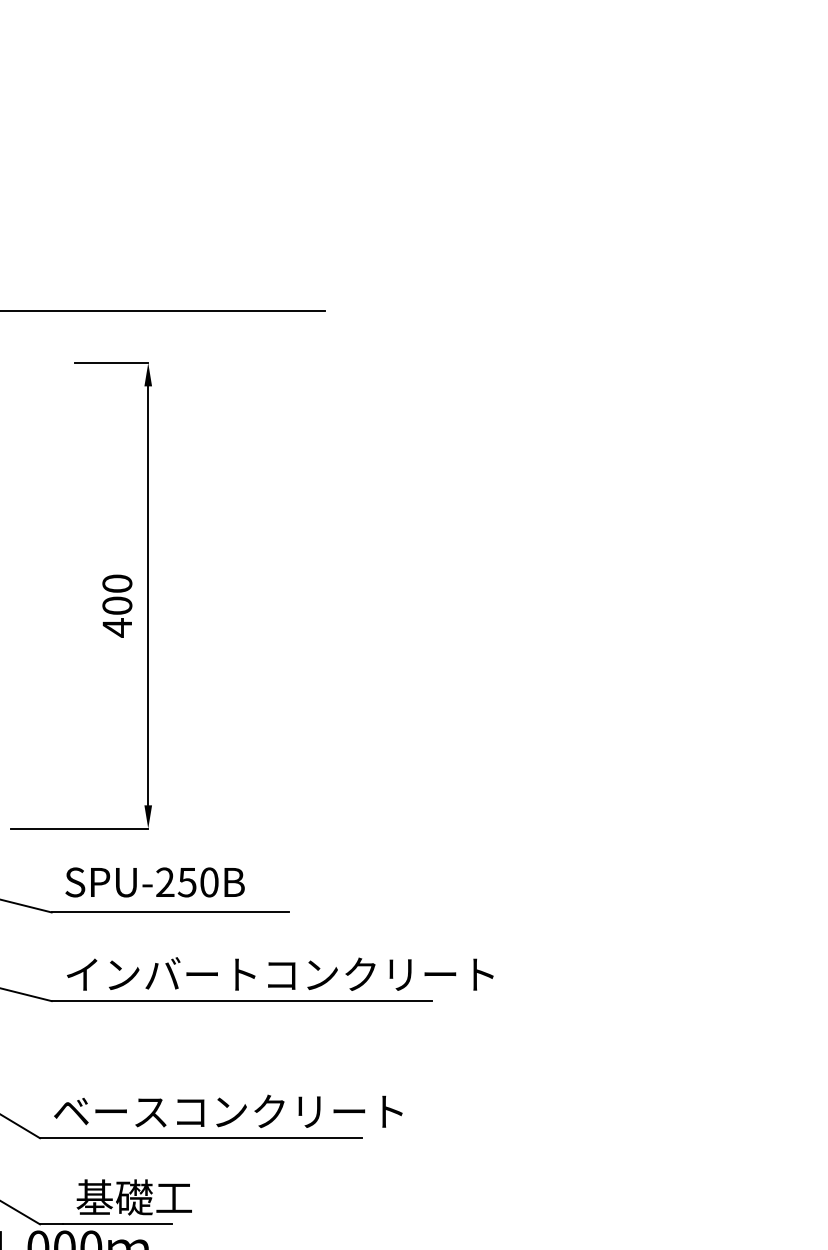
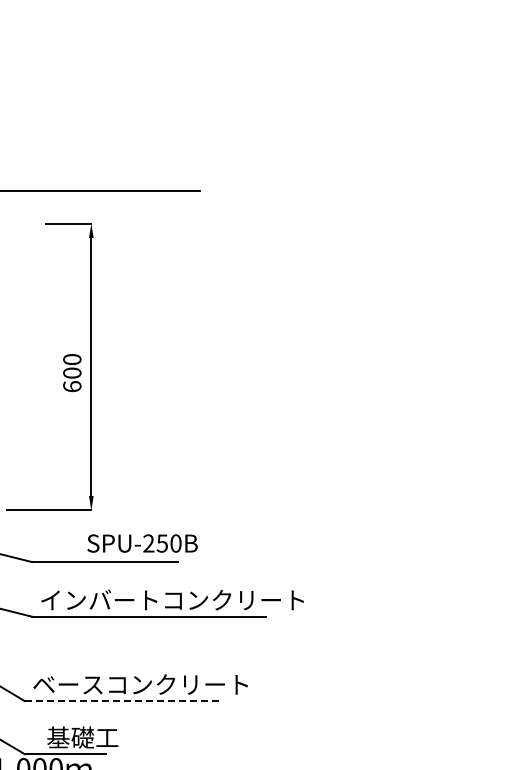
text: (117, 627) -> (72, 386), 400 -> 600
text: (155, 882) -> (142, 543), moved
line: (202, 1138) -> (124, 701), solid -> dashed

